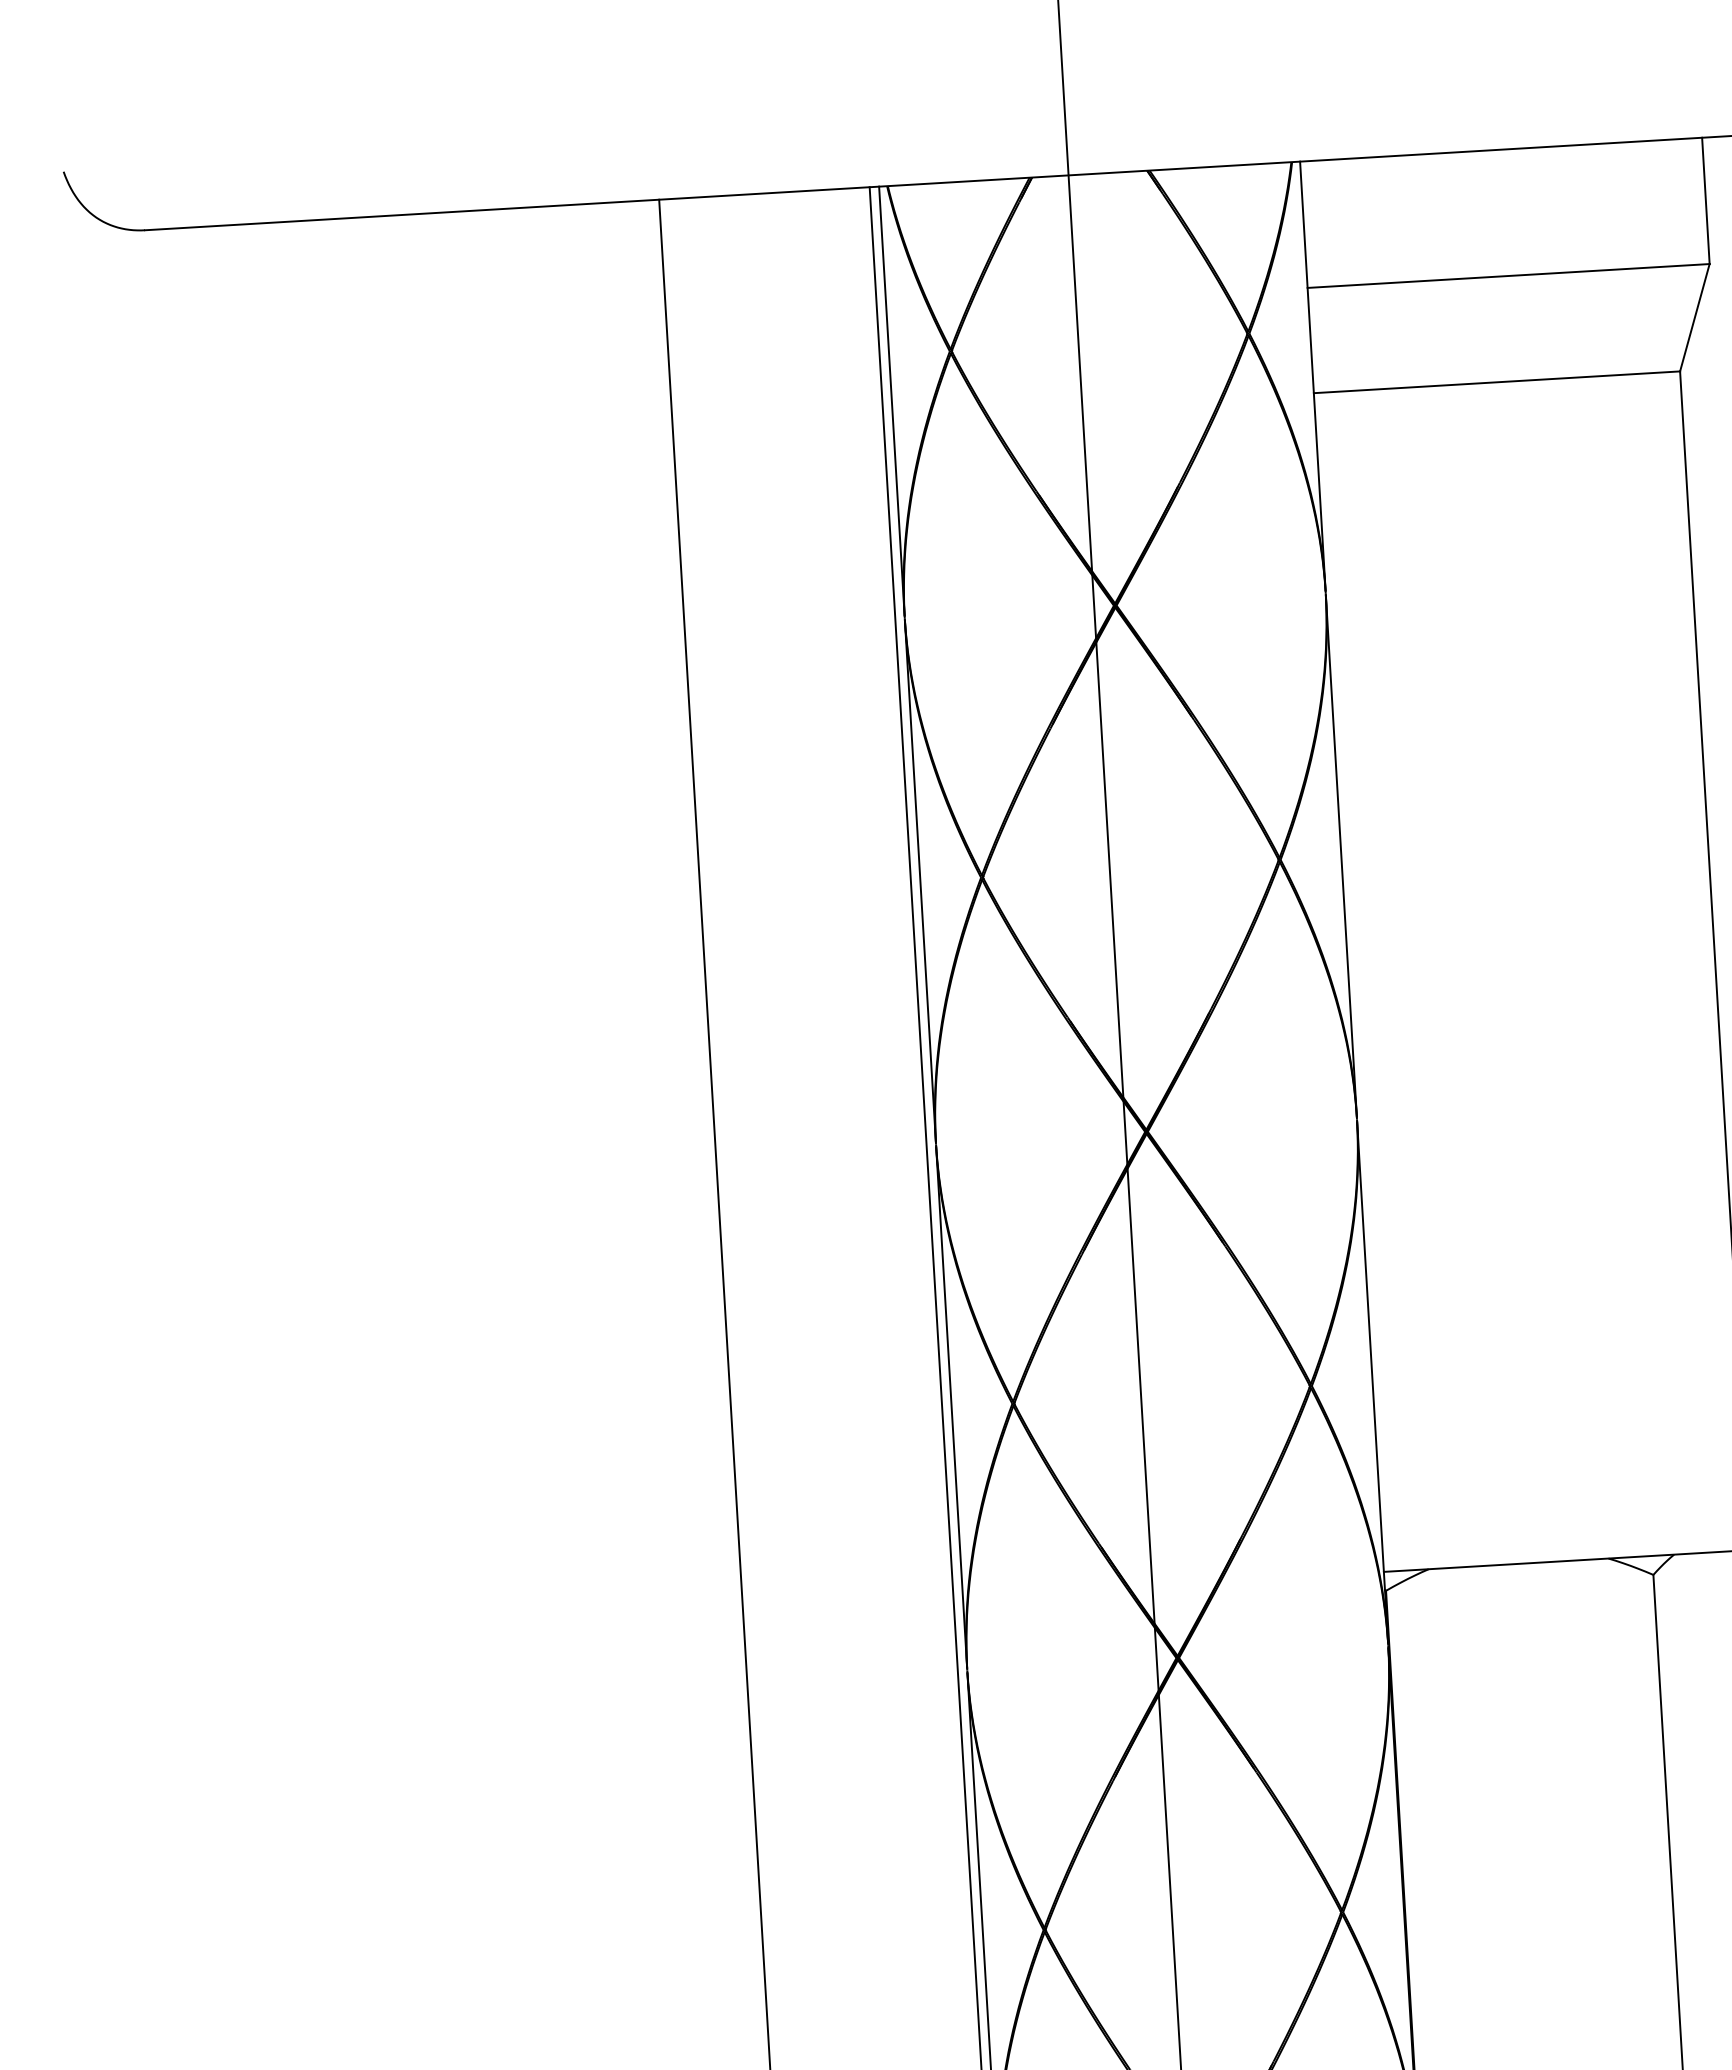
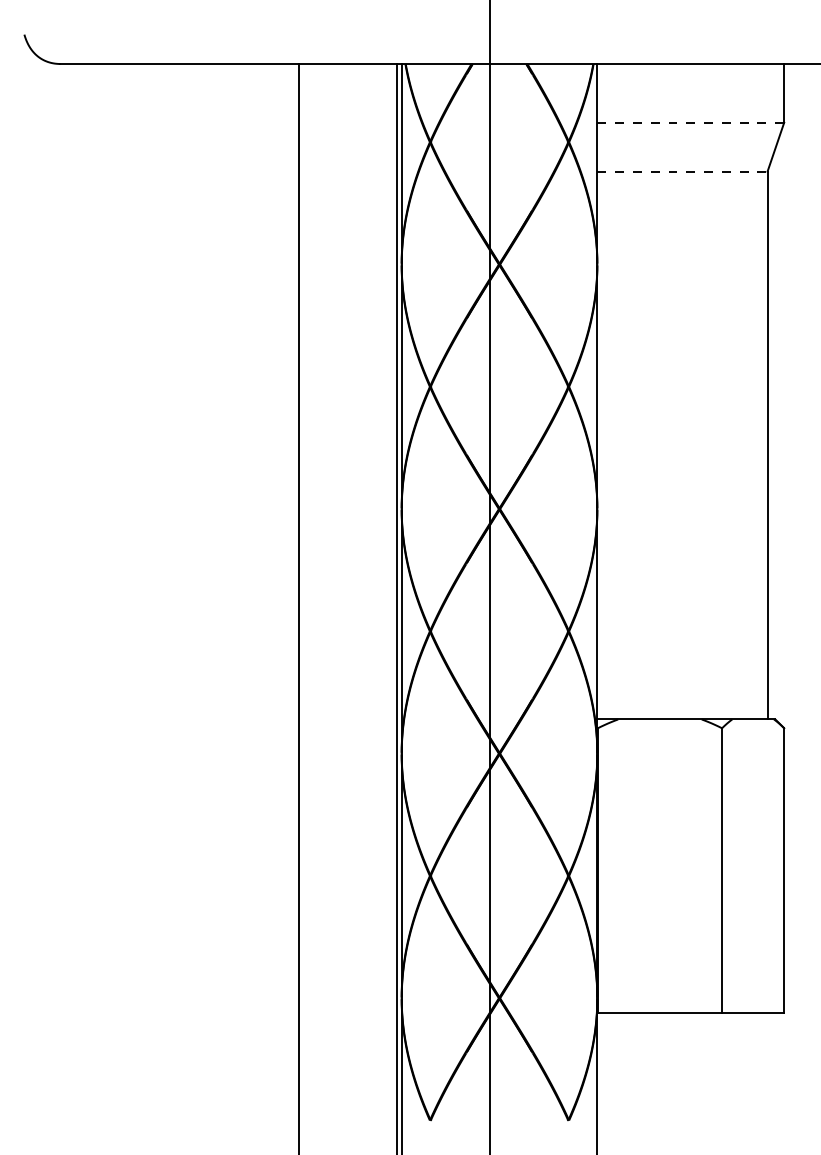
line: (1510, 275) -> (691, 122), solid -> dashed
line: (1497, 382) -> (682, 171), solid -> dashed

